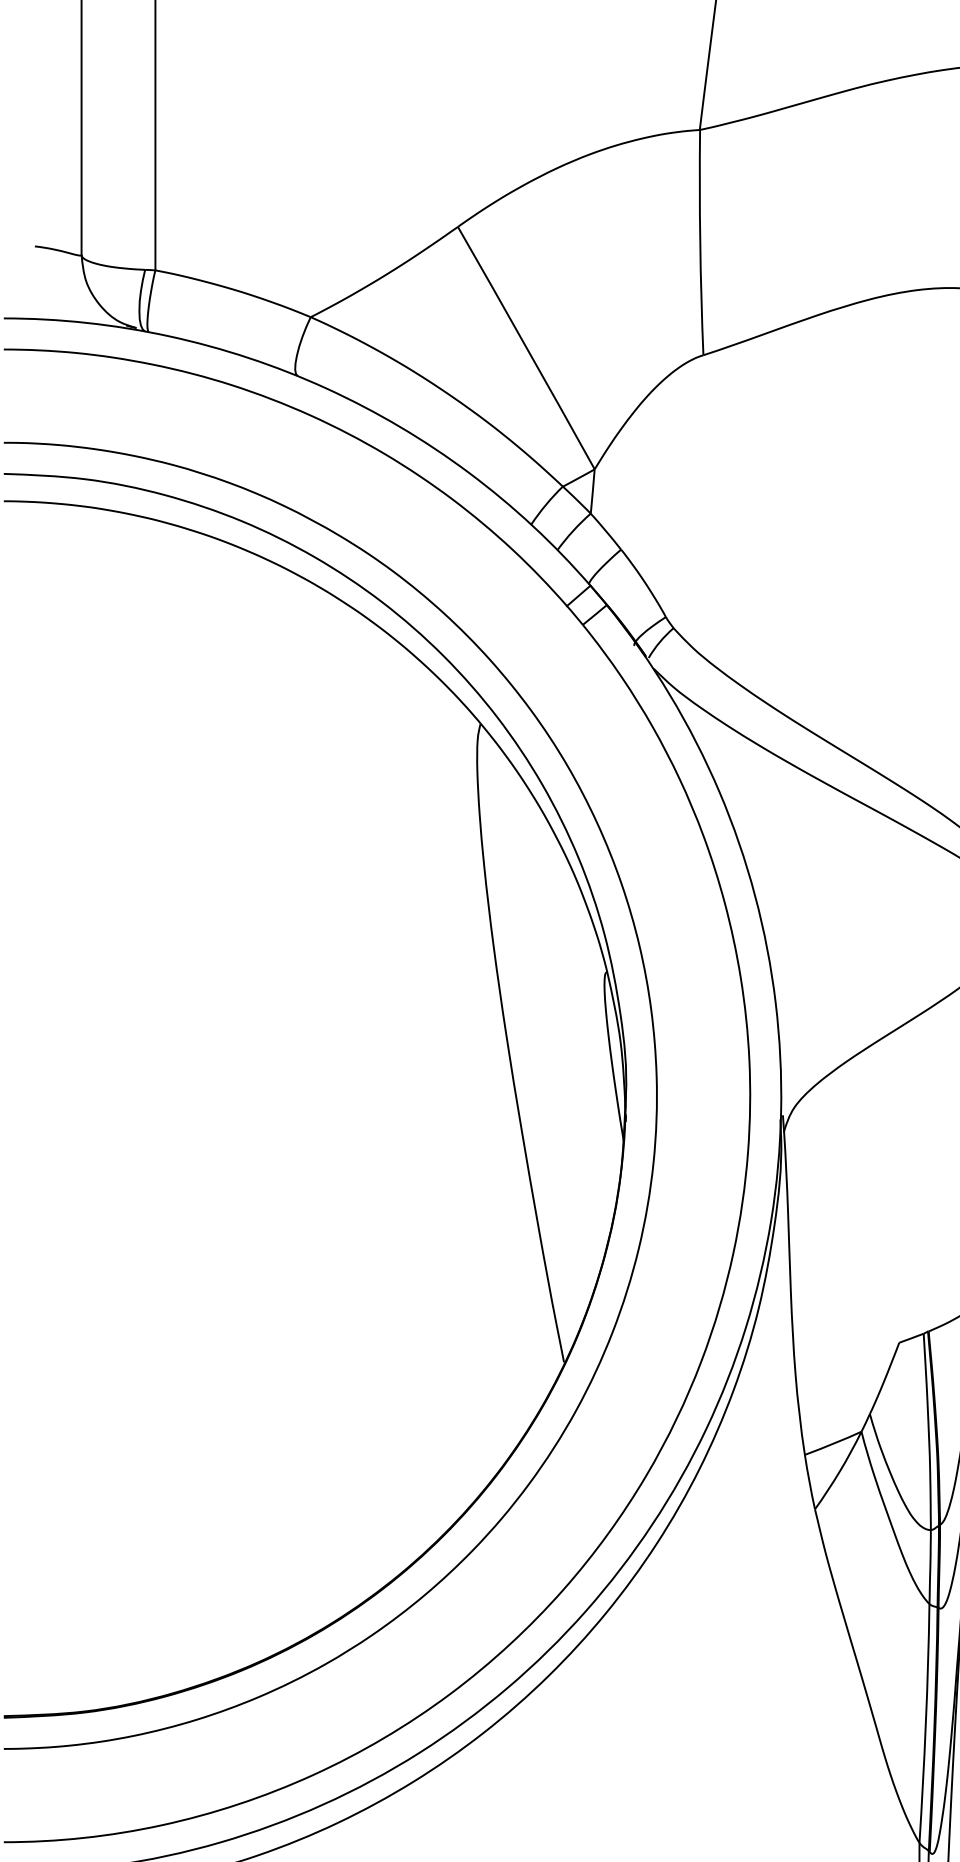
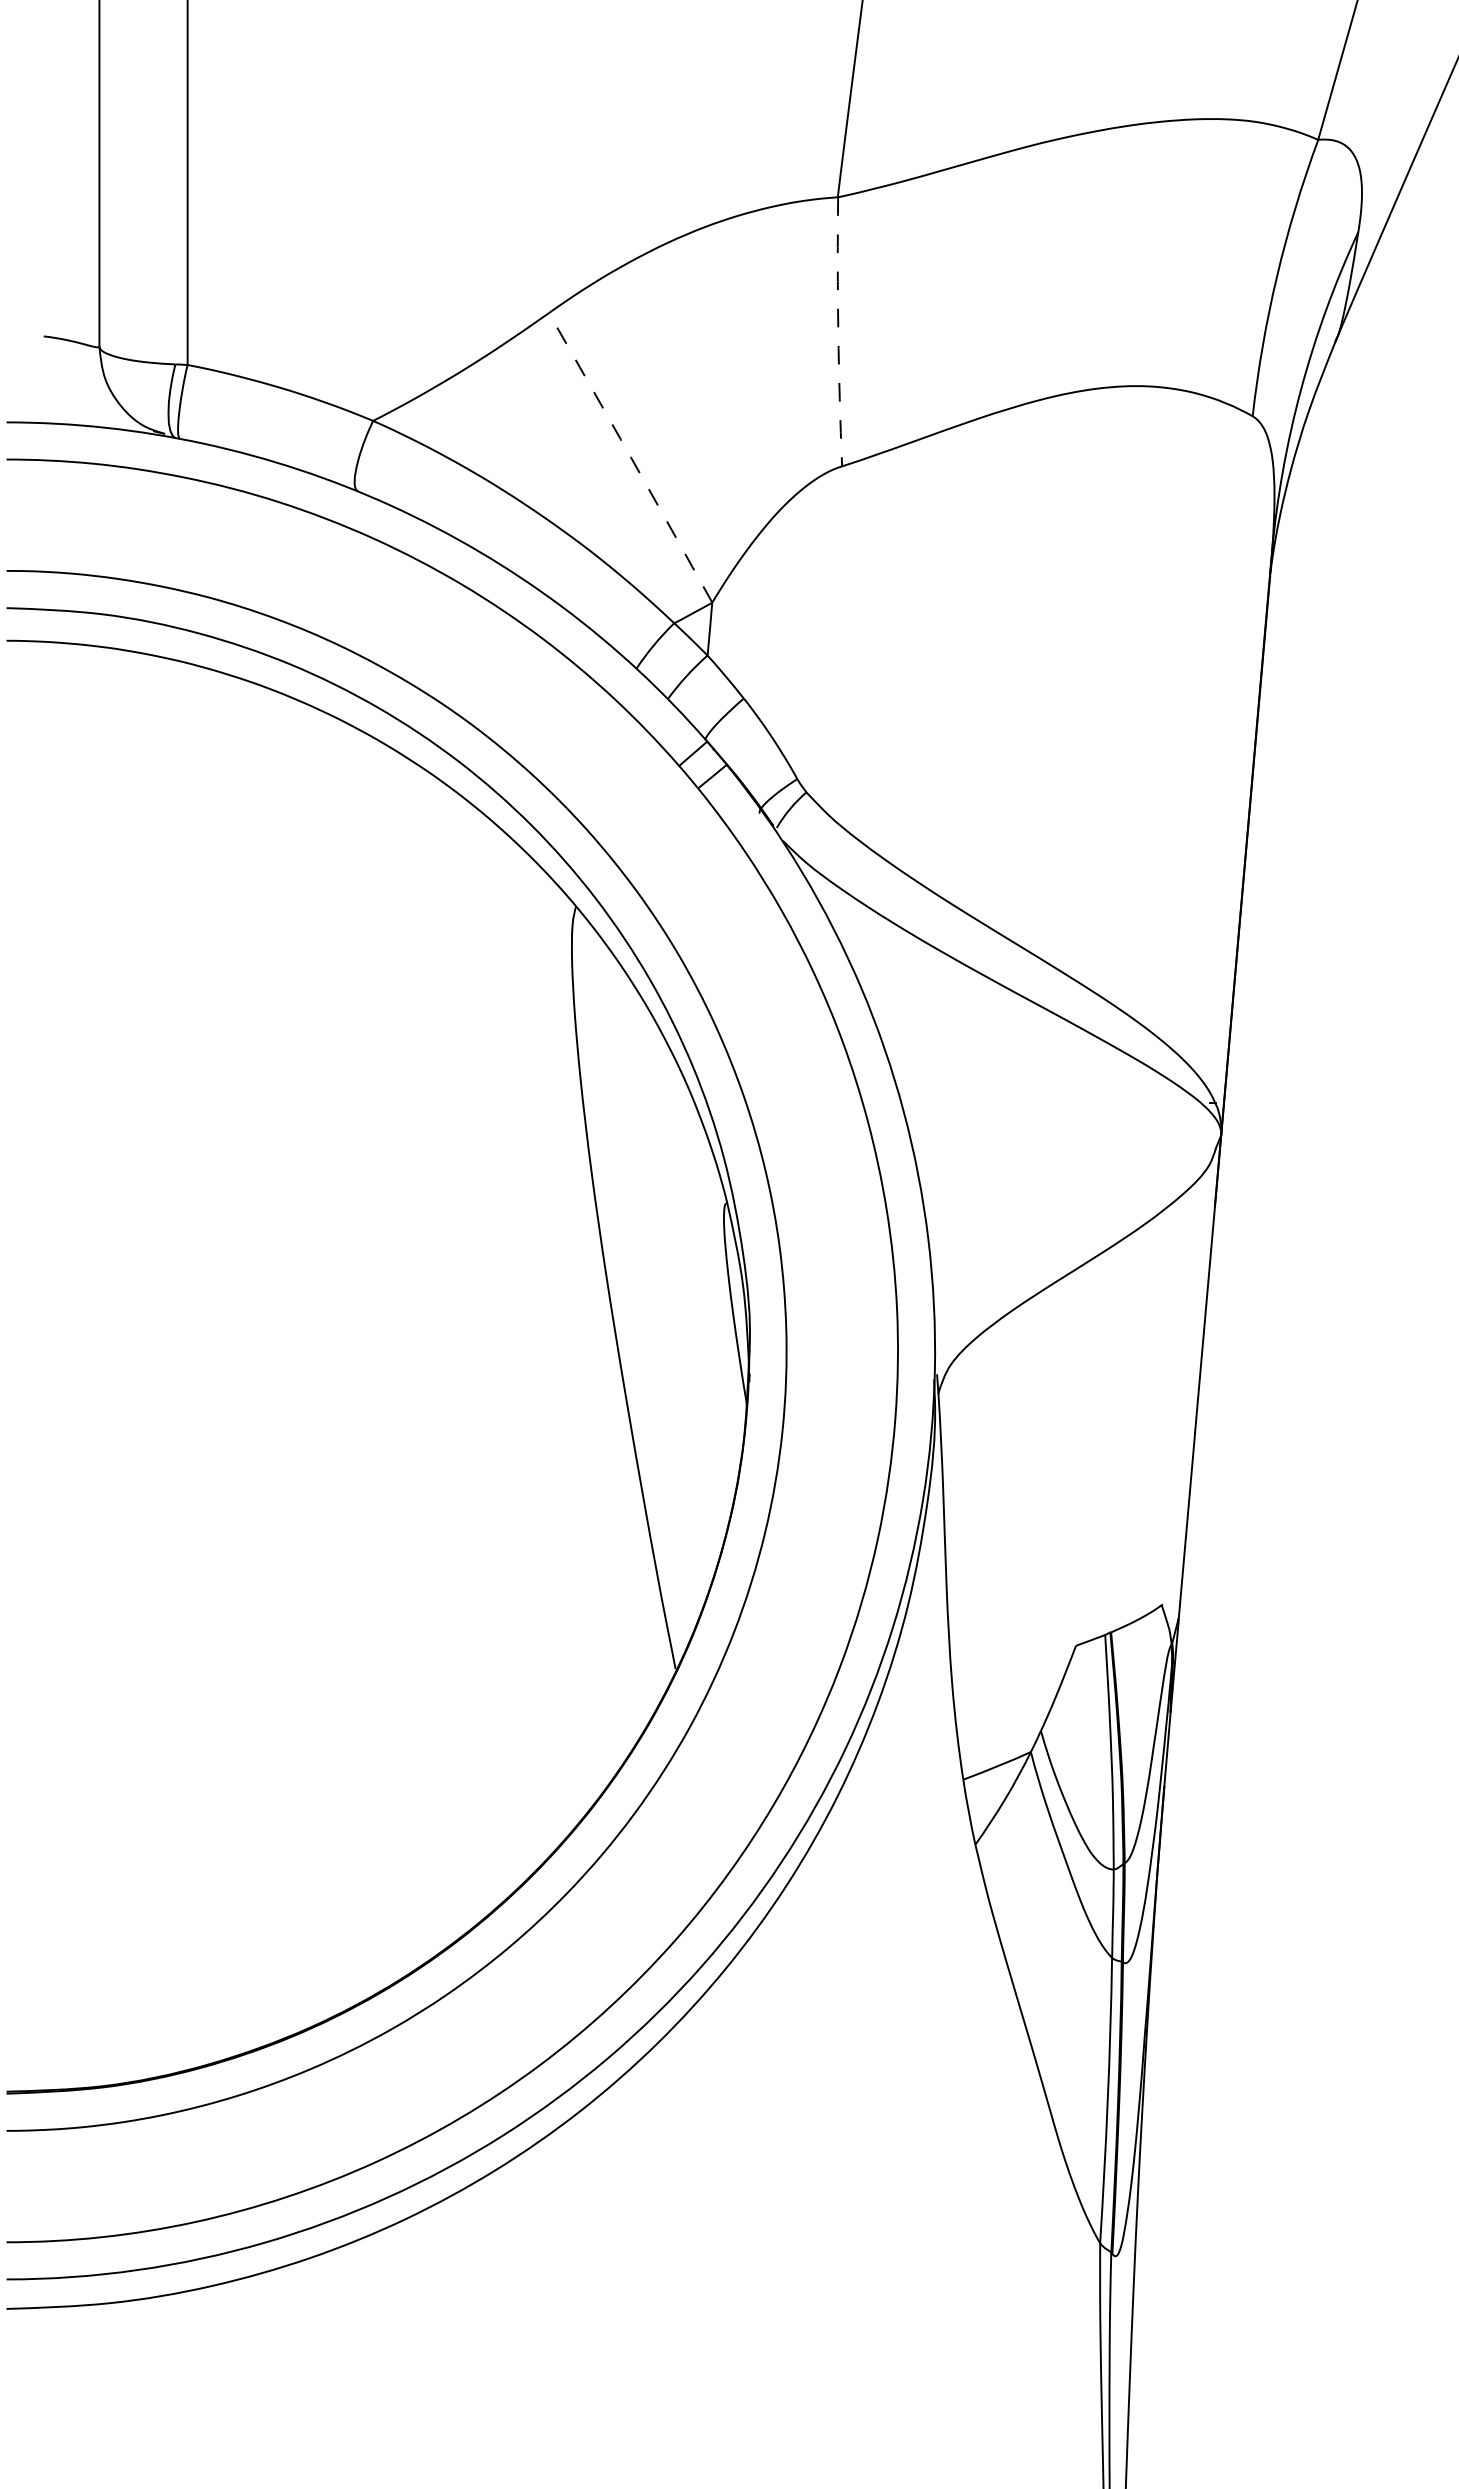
arc: (700, 242) -> (838, 331), solid -> dashed
arc: (527, 347) -> (631, 457), solid -> dashed

